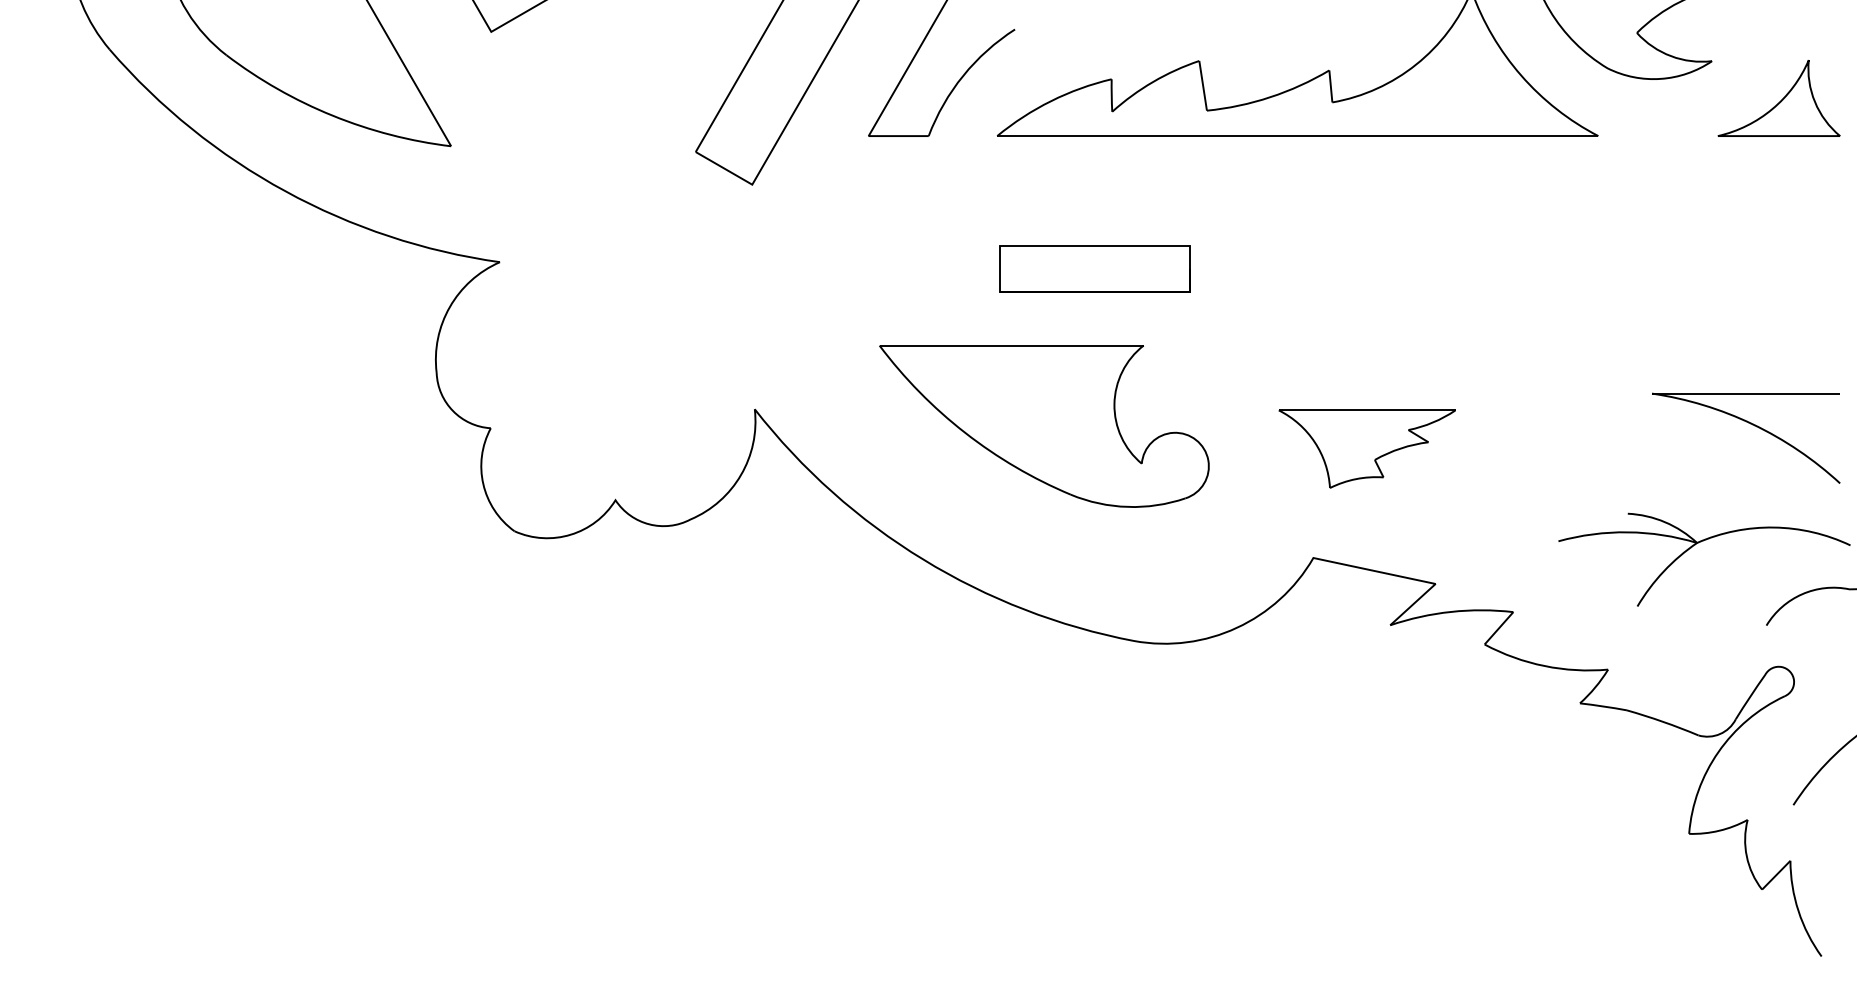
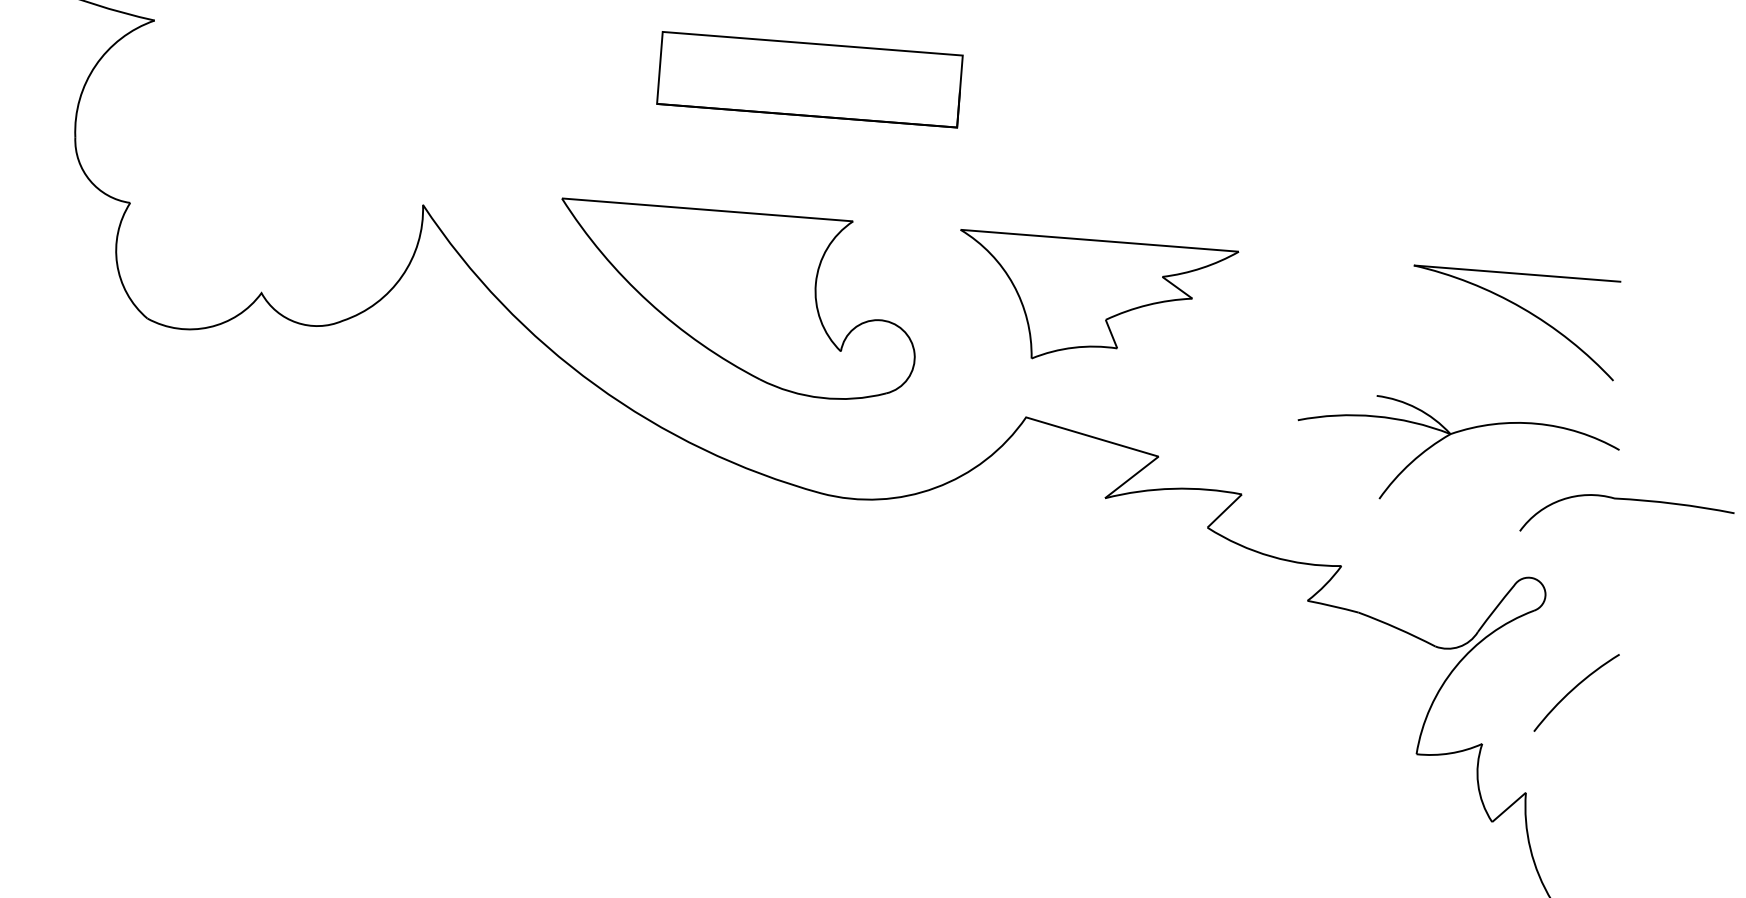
part: (1094, 268) -> (809, 79), size x1.43
part: (1044, 426) -> (736, 301), moved
part: (1366, 449) -> (1094, 302), size x1.43

